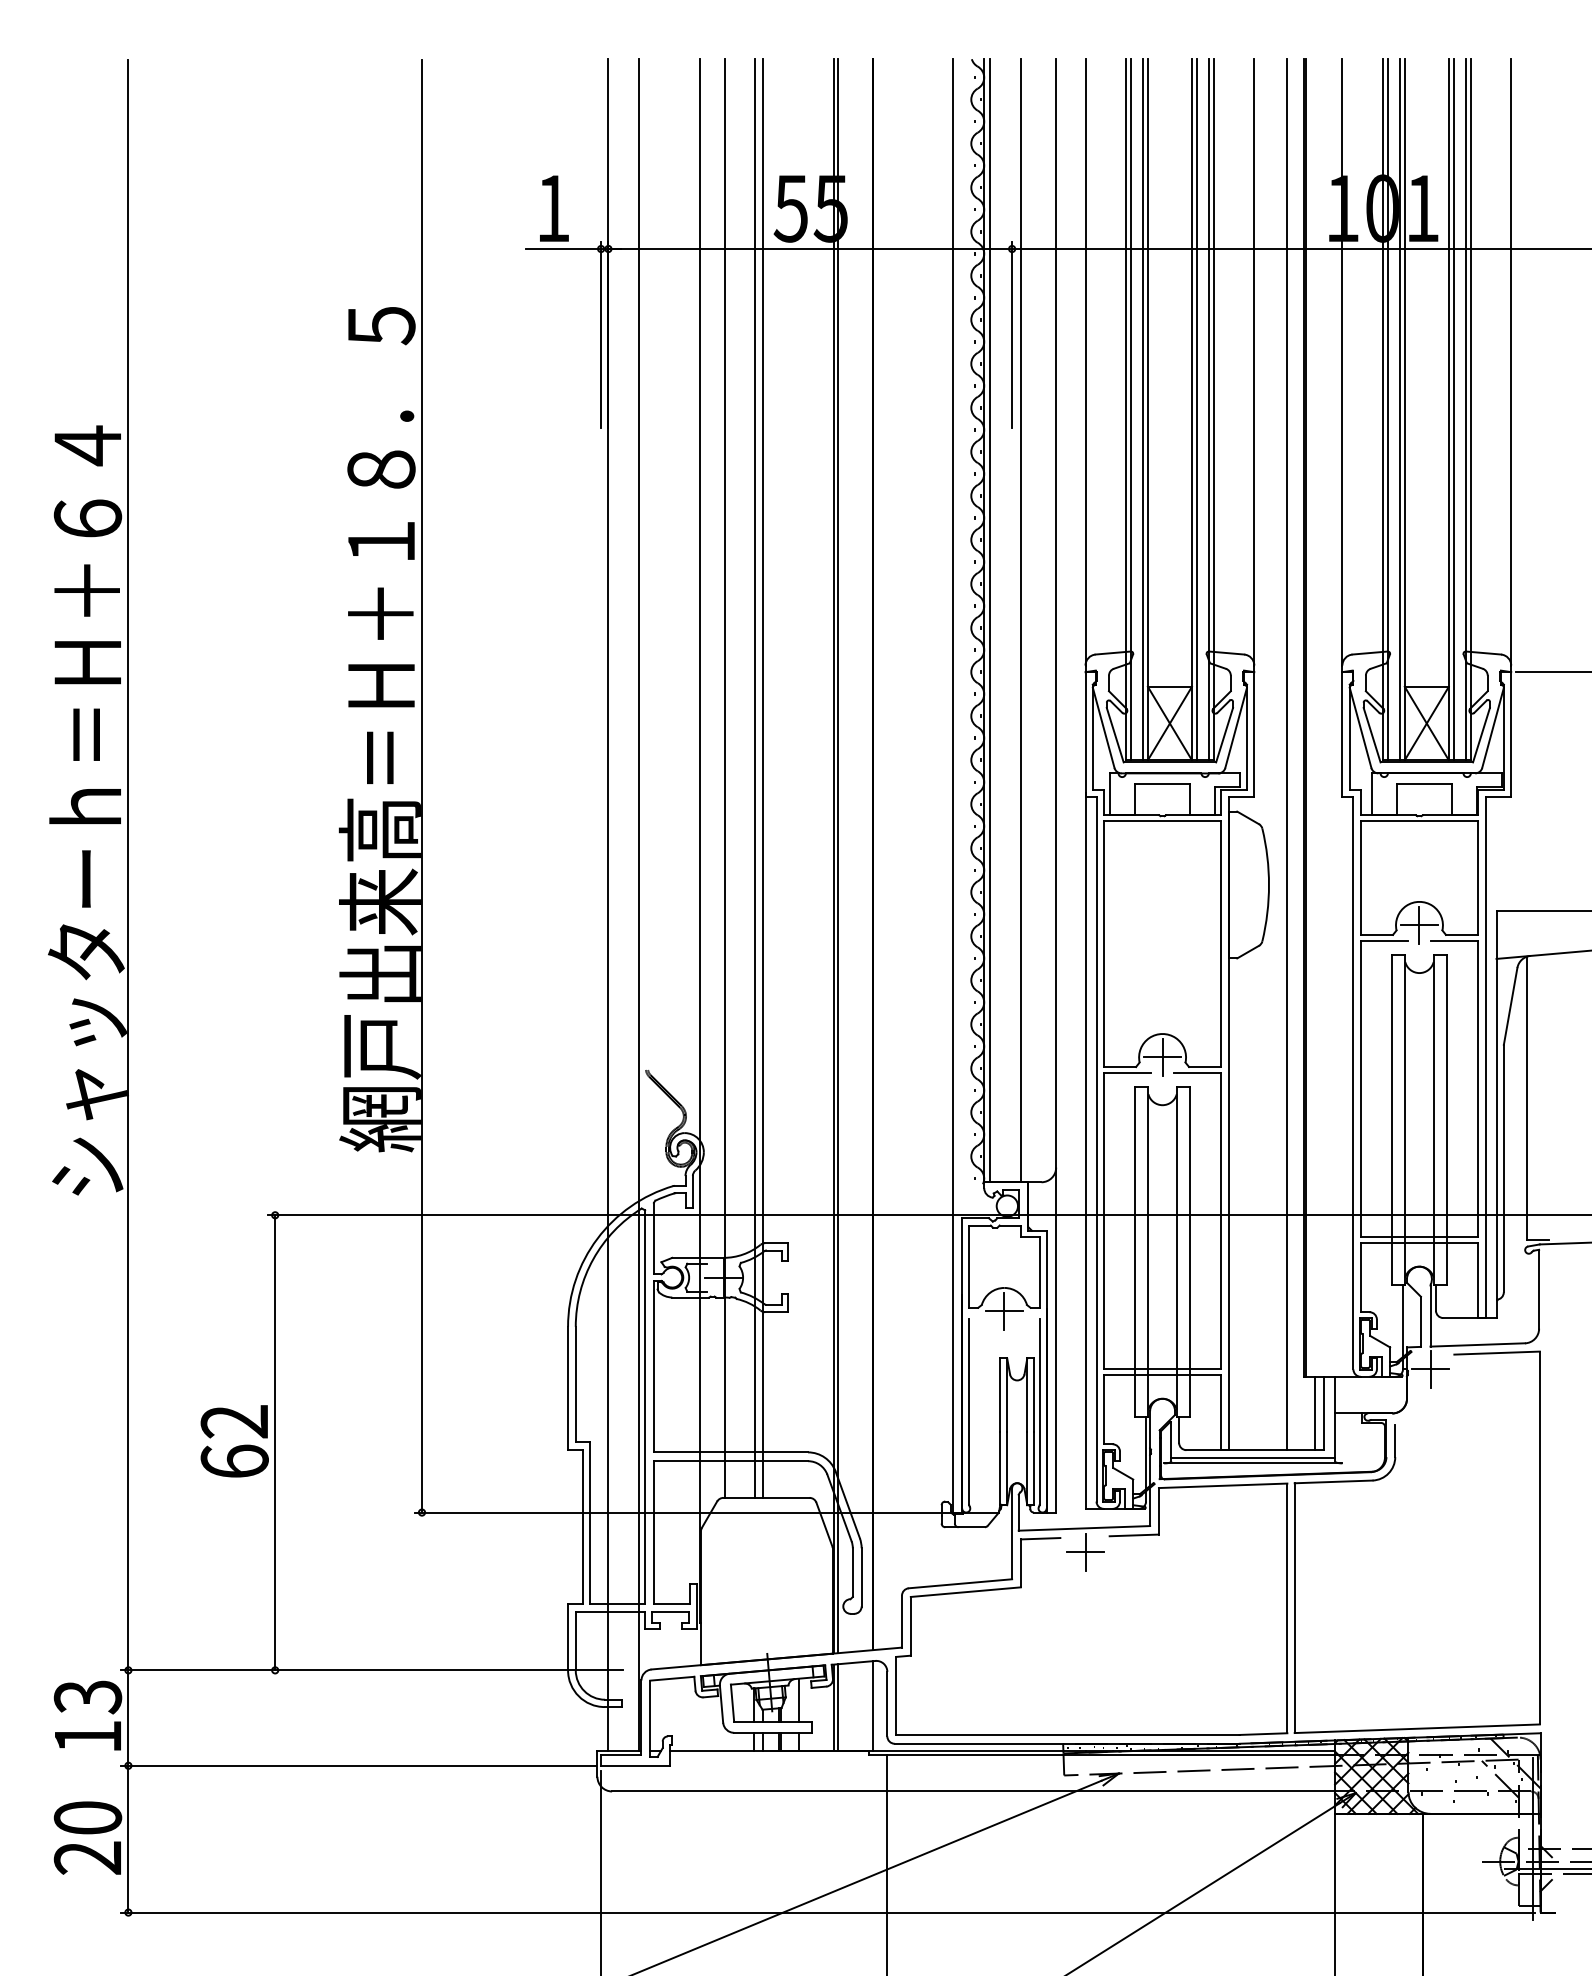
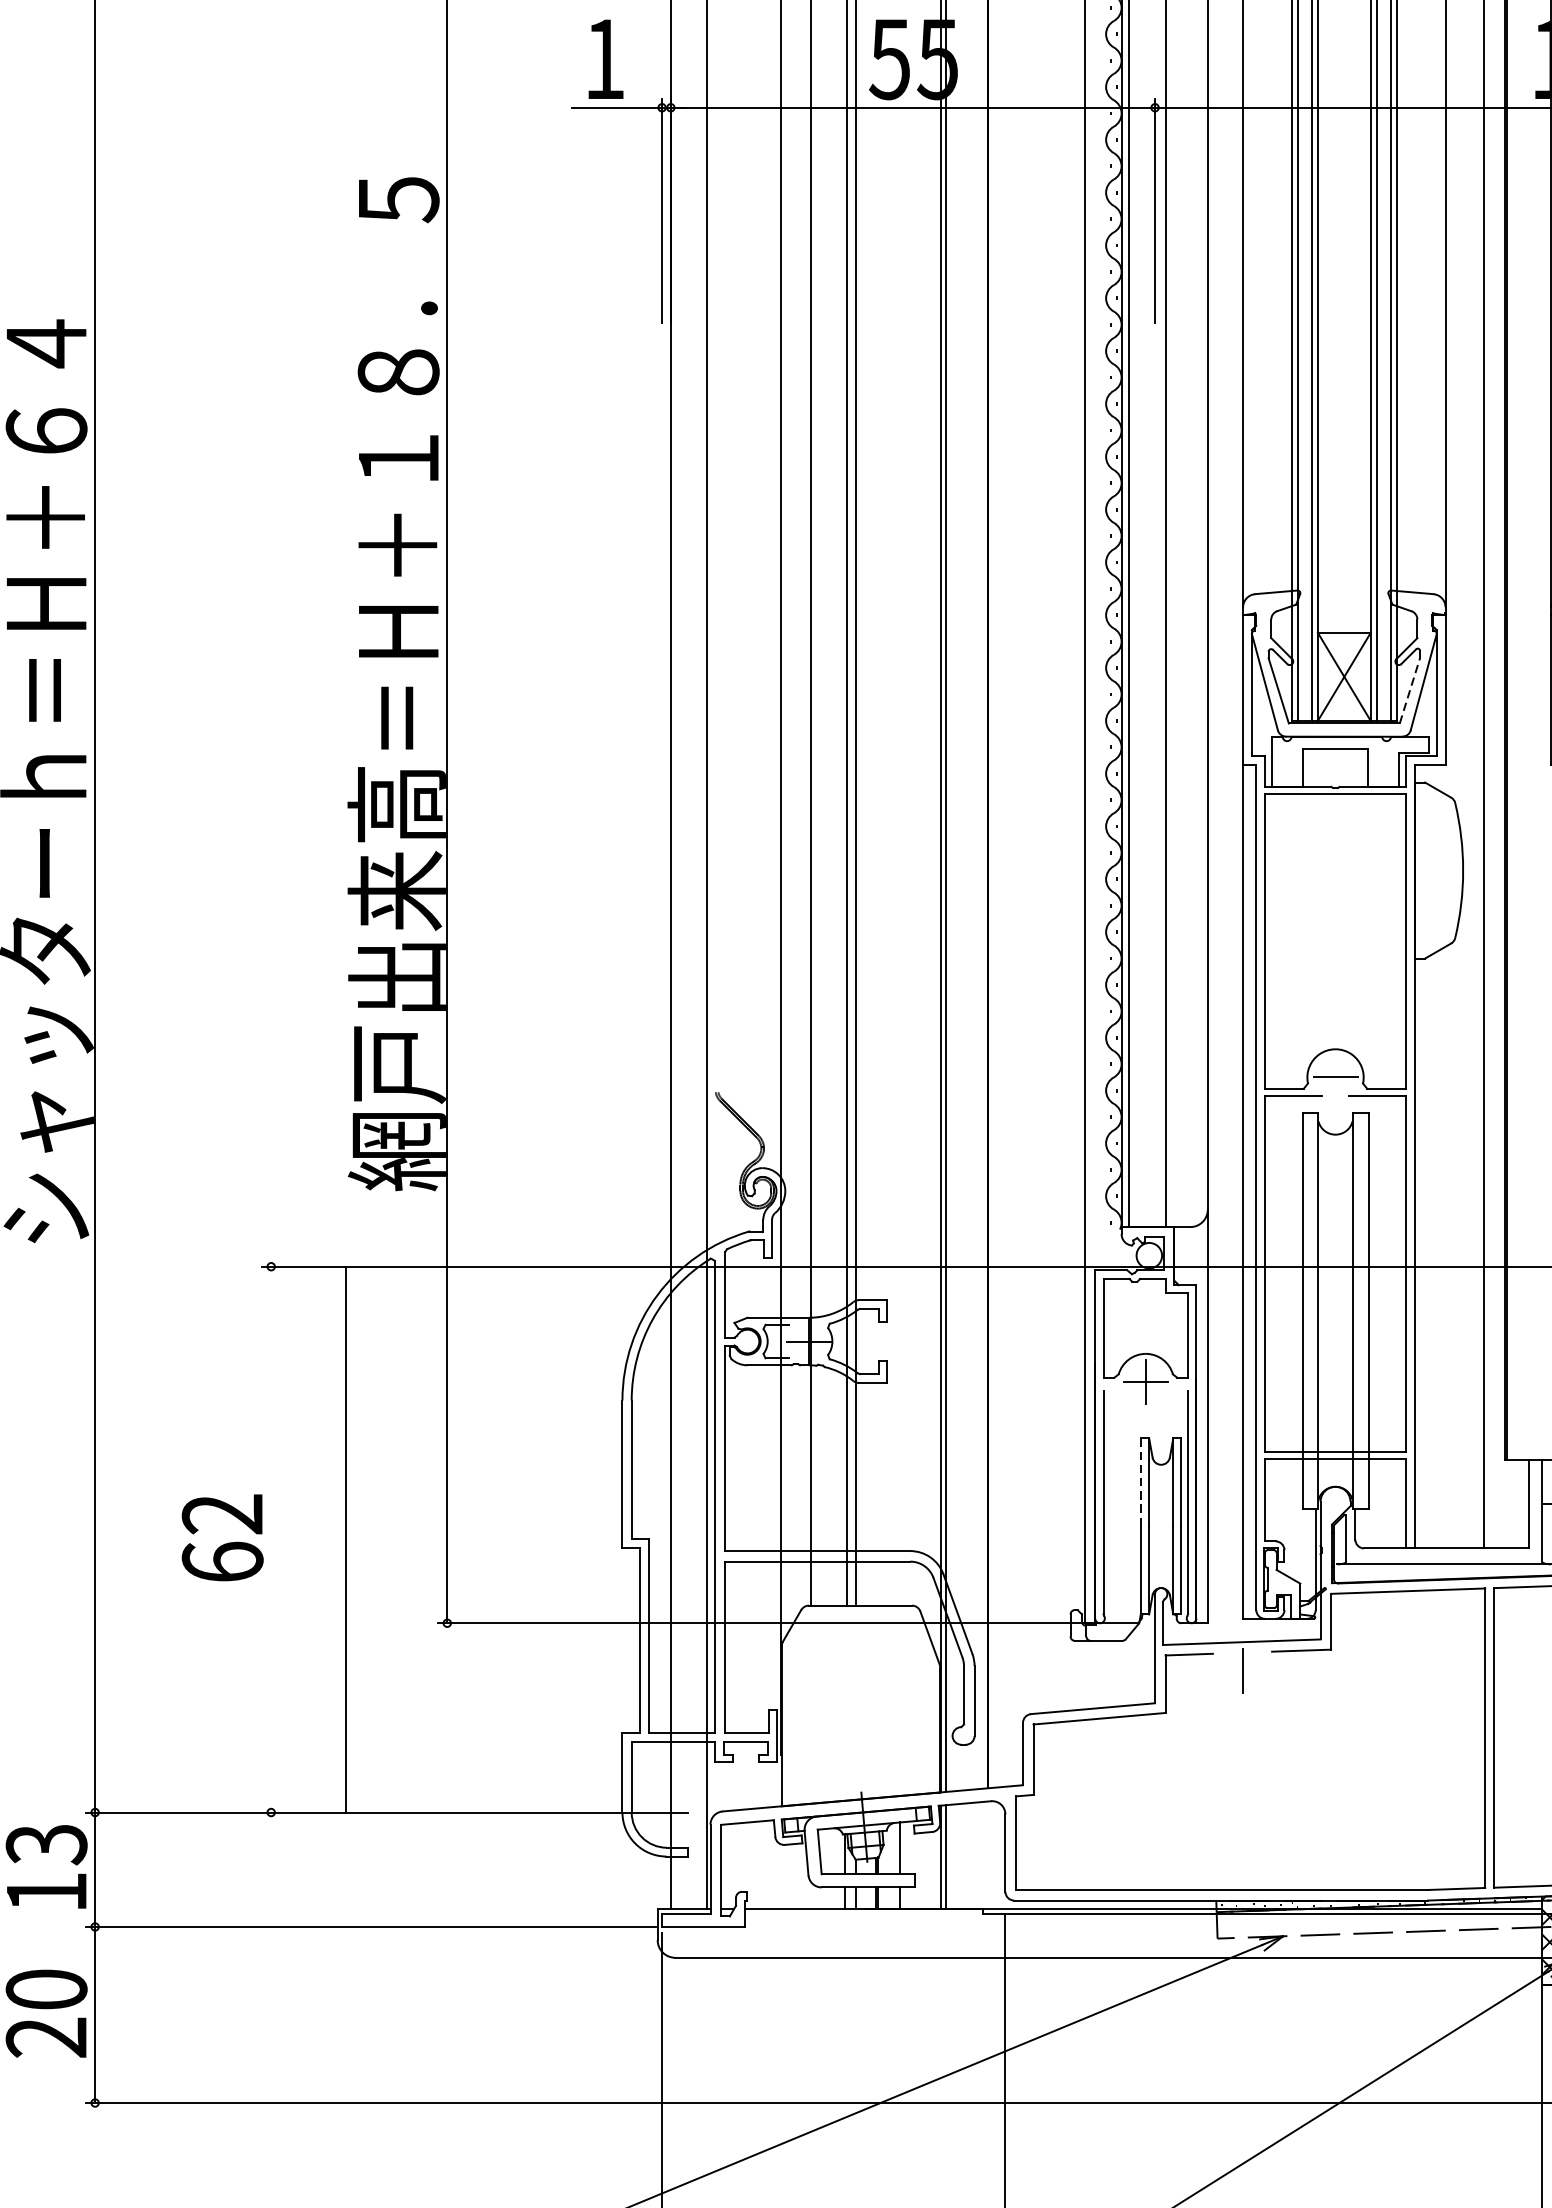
line: (1224, 734) -> (1409, 690), solid -> dashed
line: (1162, 1057) -> (1335, 1077), removed
line: (1000, 1395) -> (1141, 1482), solid -> dashed
line: (1315, 1413) -> (1518, 1504), removed
line: (275, 1442) -> (345, 1539), moved
line: (1253, 1457) -> (1444, 1557), removed
line: (1085, 1552) -> (1243, 1671), removed
line: (872, 1706) -> (987, 1855), removed

